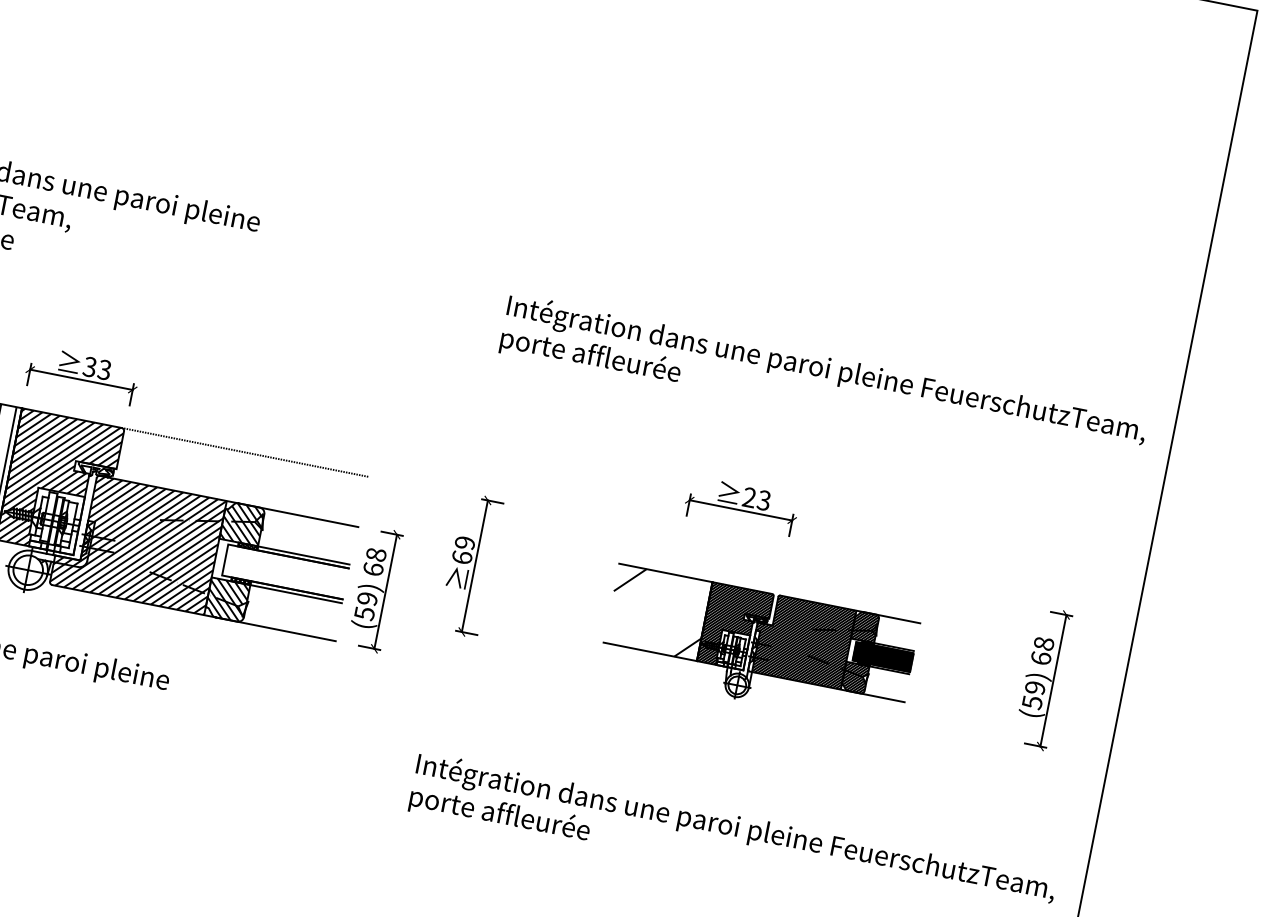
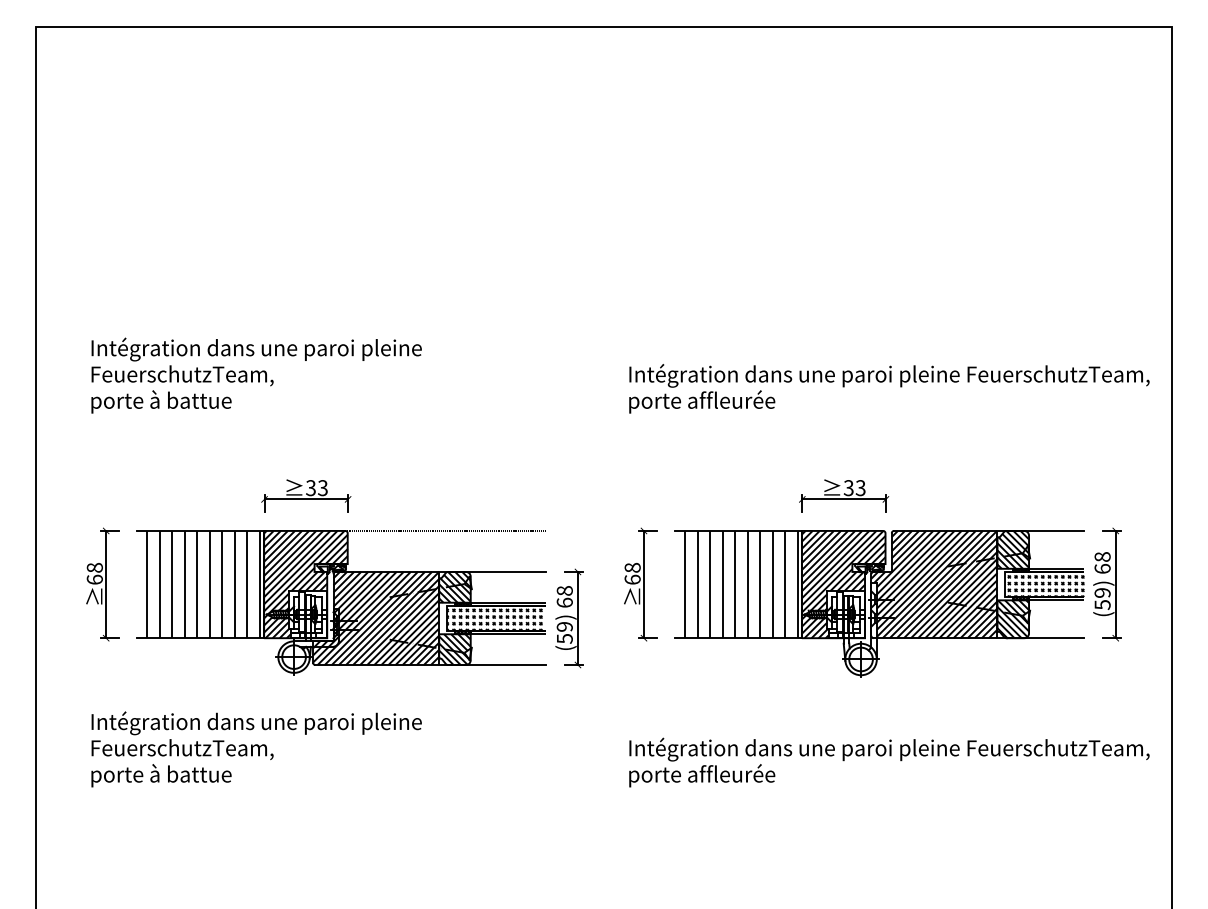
text: (749, 498) -> (848, 488), 23 -> 33
text: (464, 542) -> (632, 567), 69 -> 68
hatch: (283, 572) -> (494, 619), added
part: (759, 646) -> (879, 603), size x1.67

